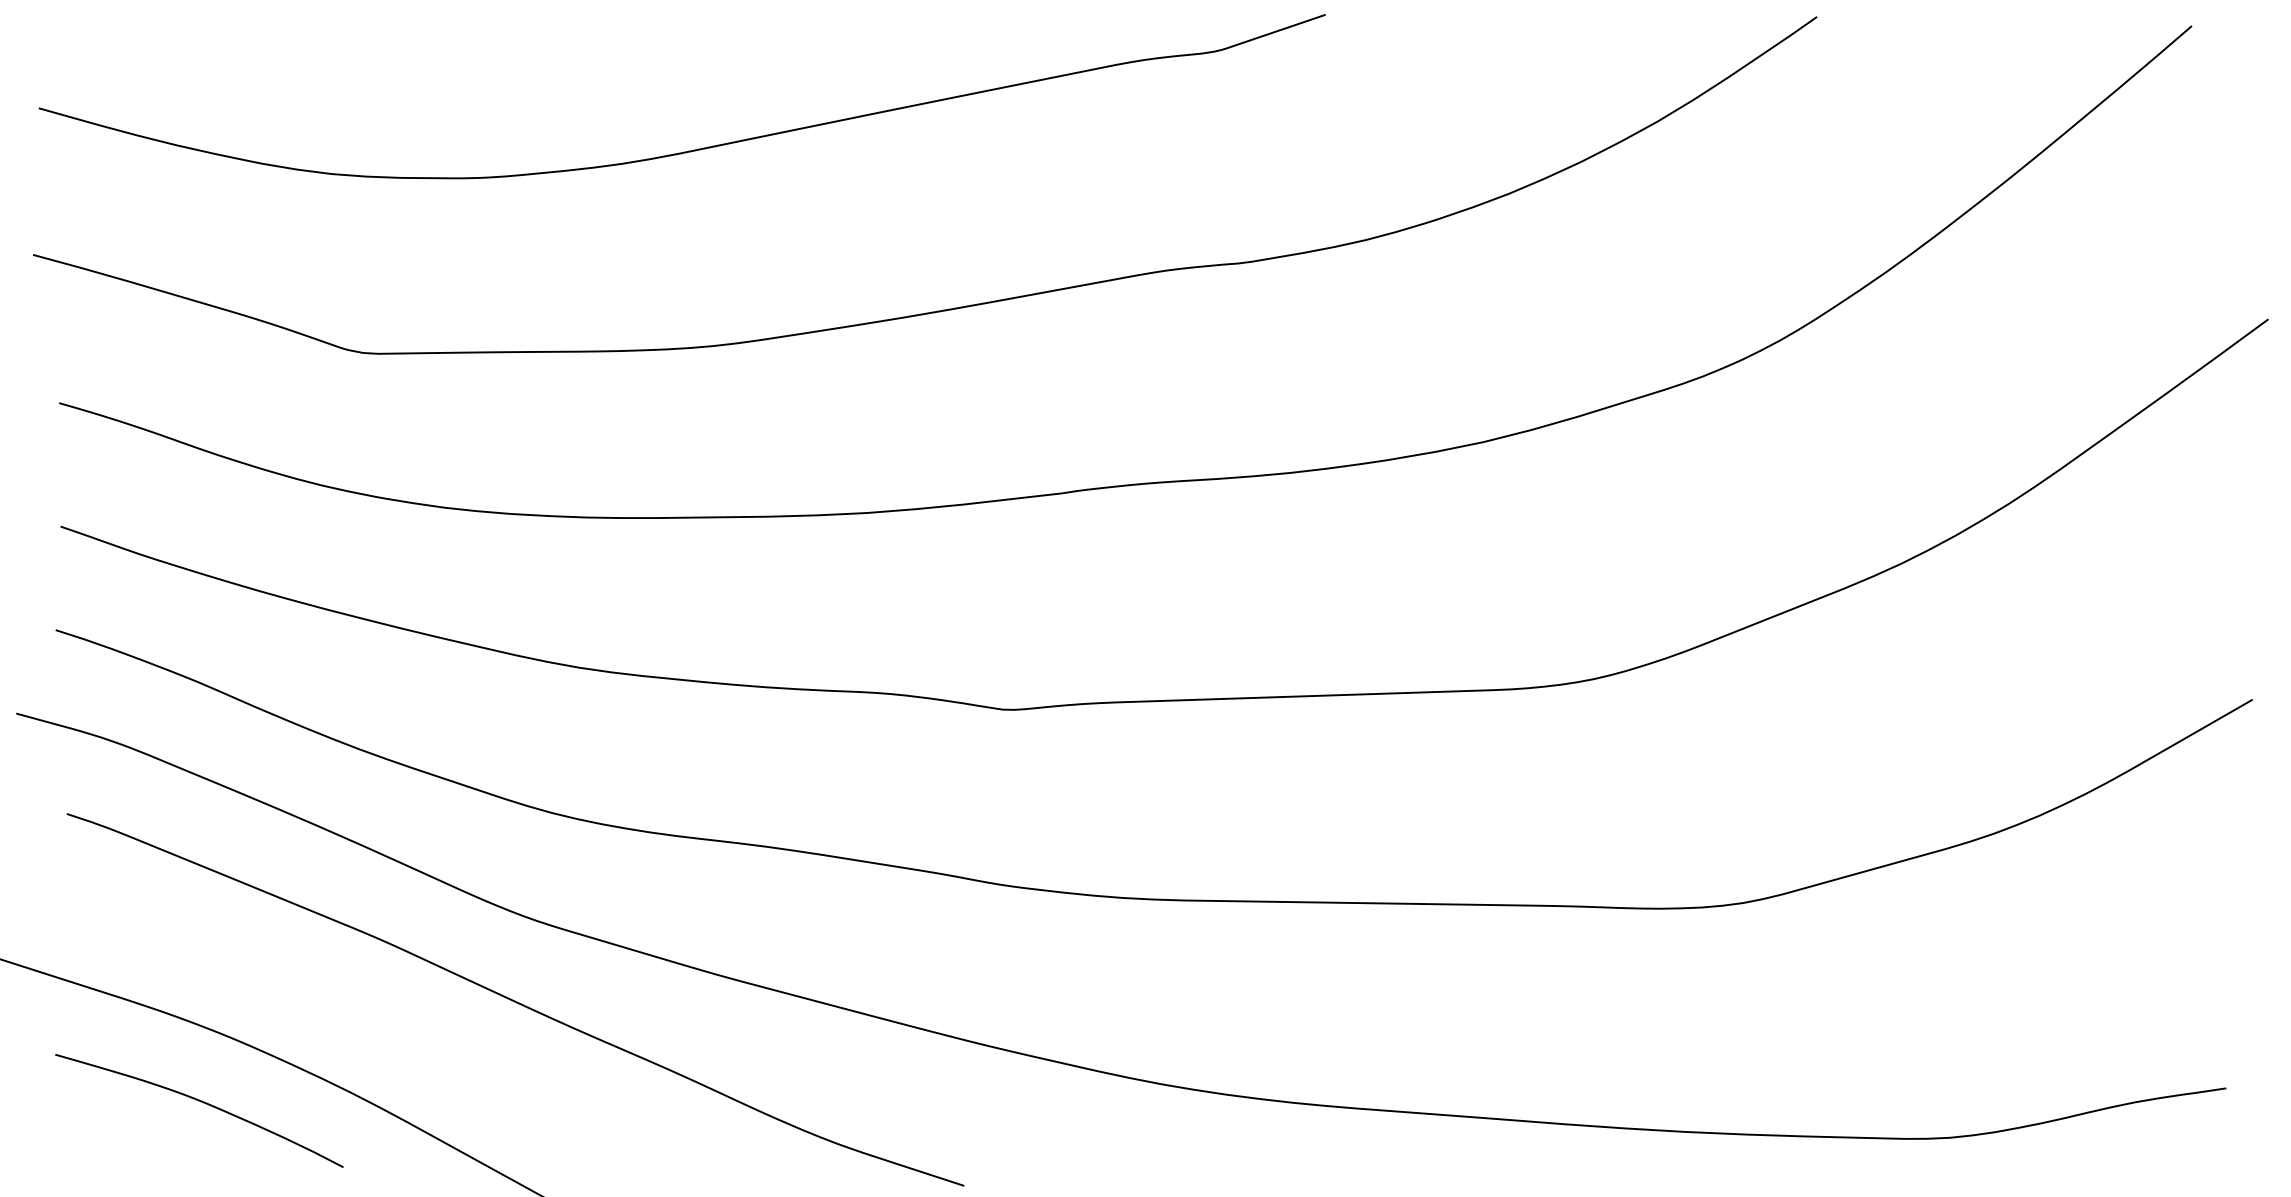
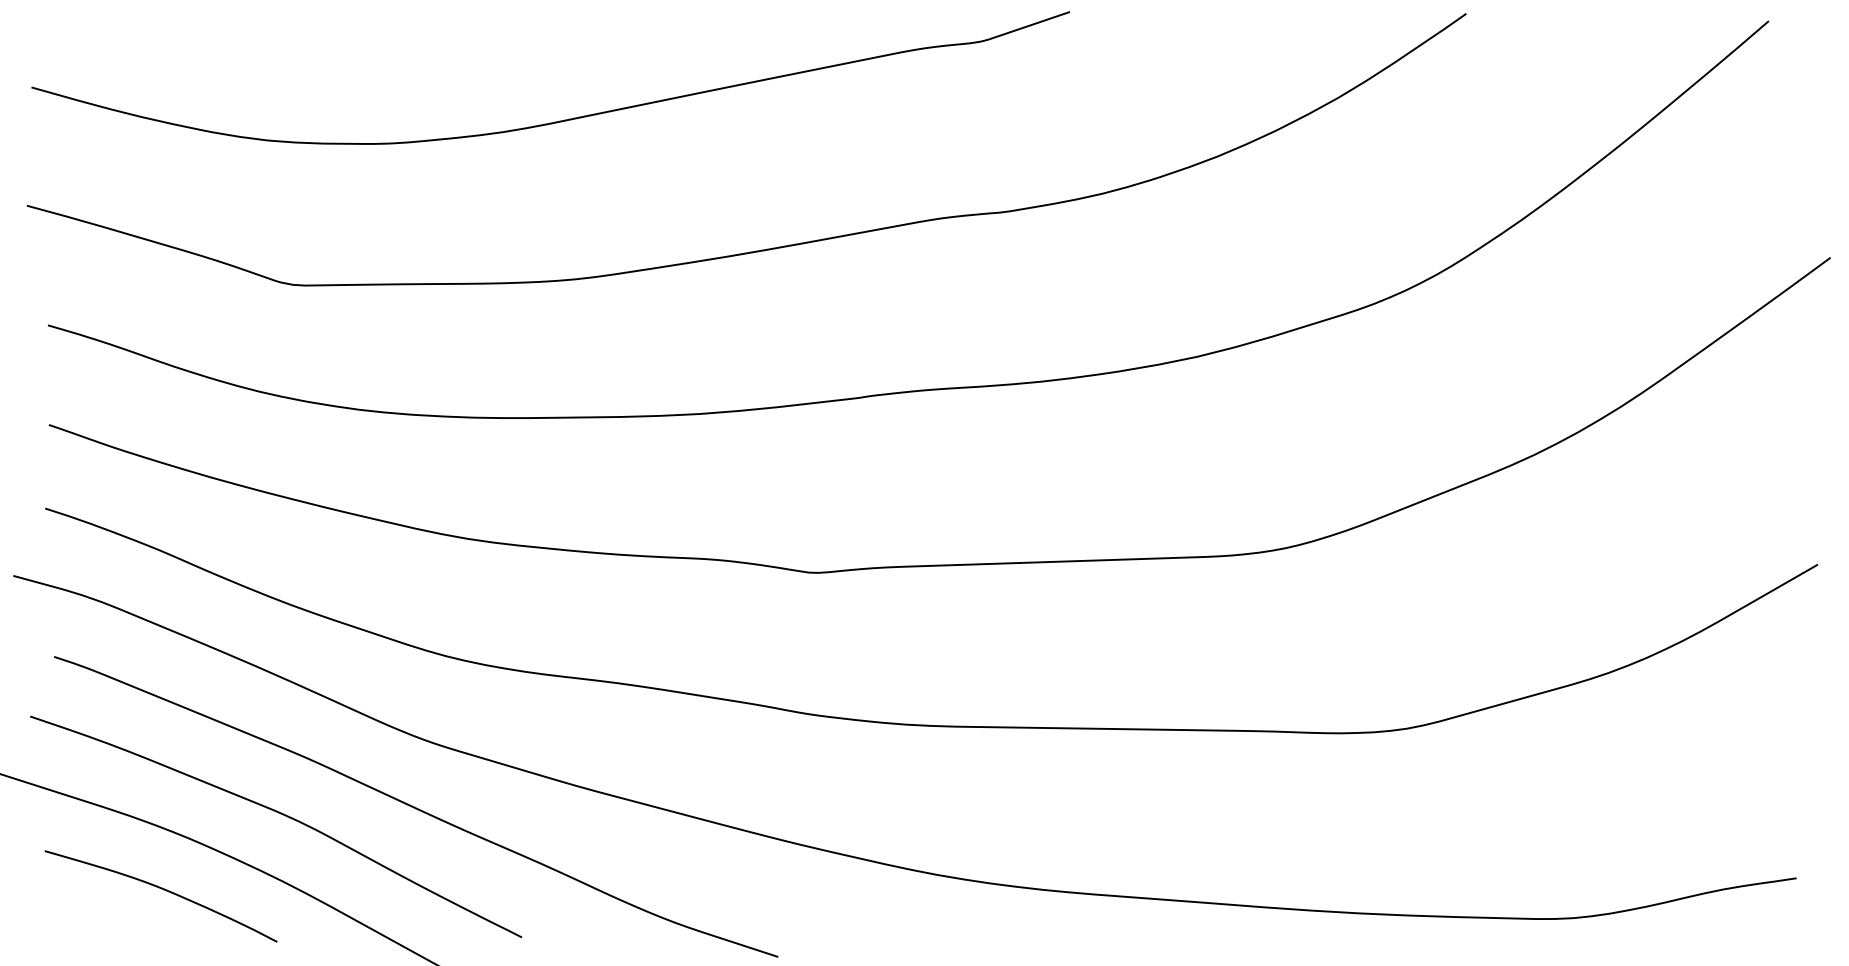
curve: (347, 1009) -> (280, 814), added

